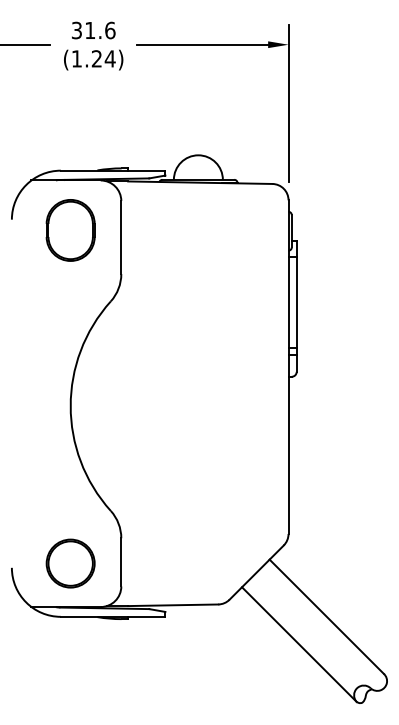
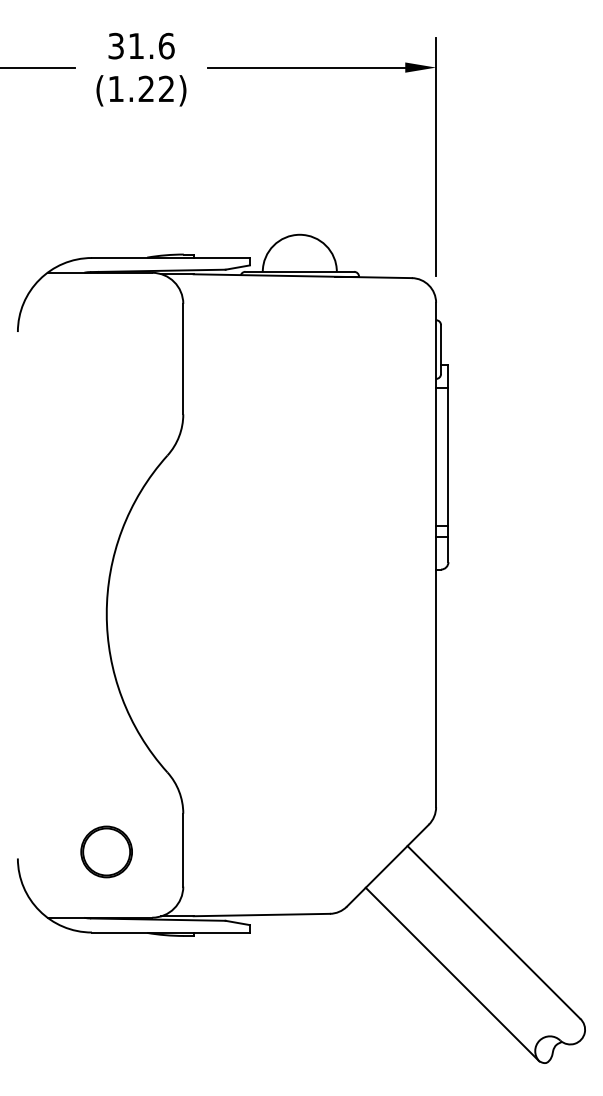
text: (109, 58) -> (165, 88), (1.24) -> (1.22)
part: (70, 230) -> (106, 348), removed
part: (70, 563) -> (106, 851), size x0.7

